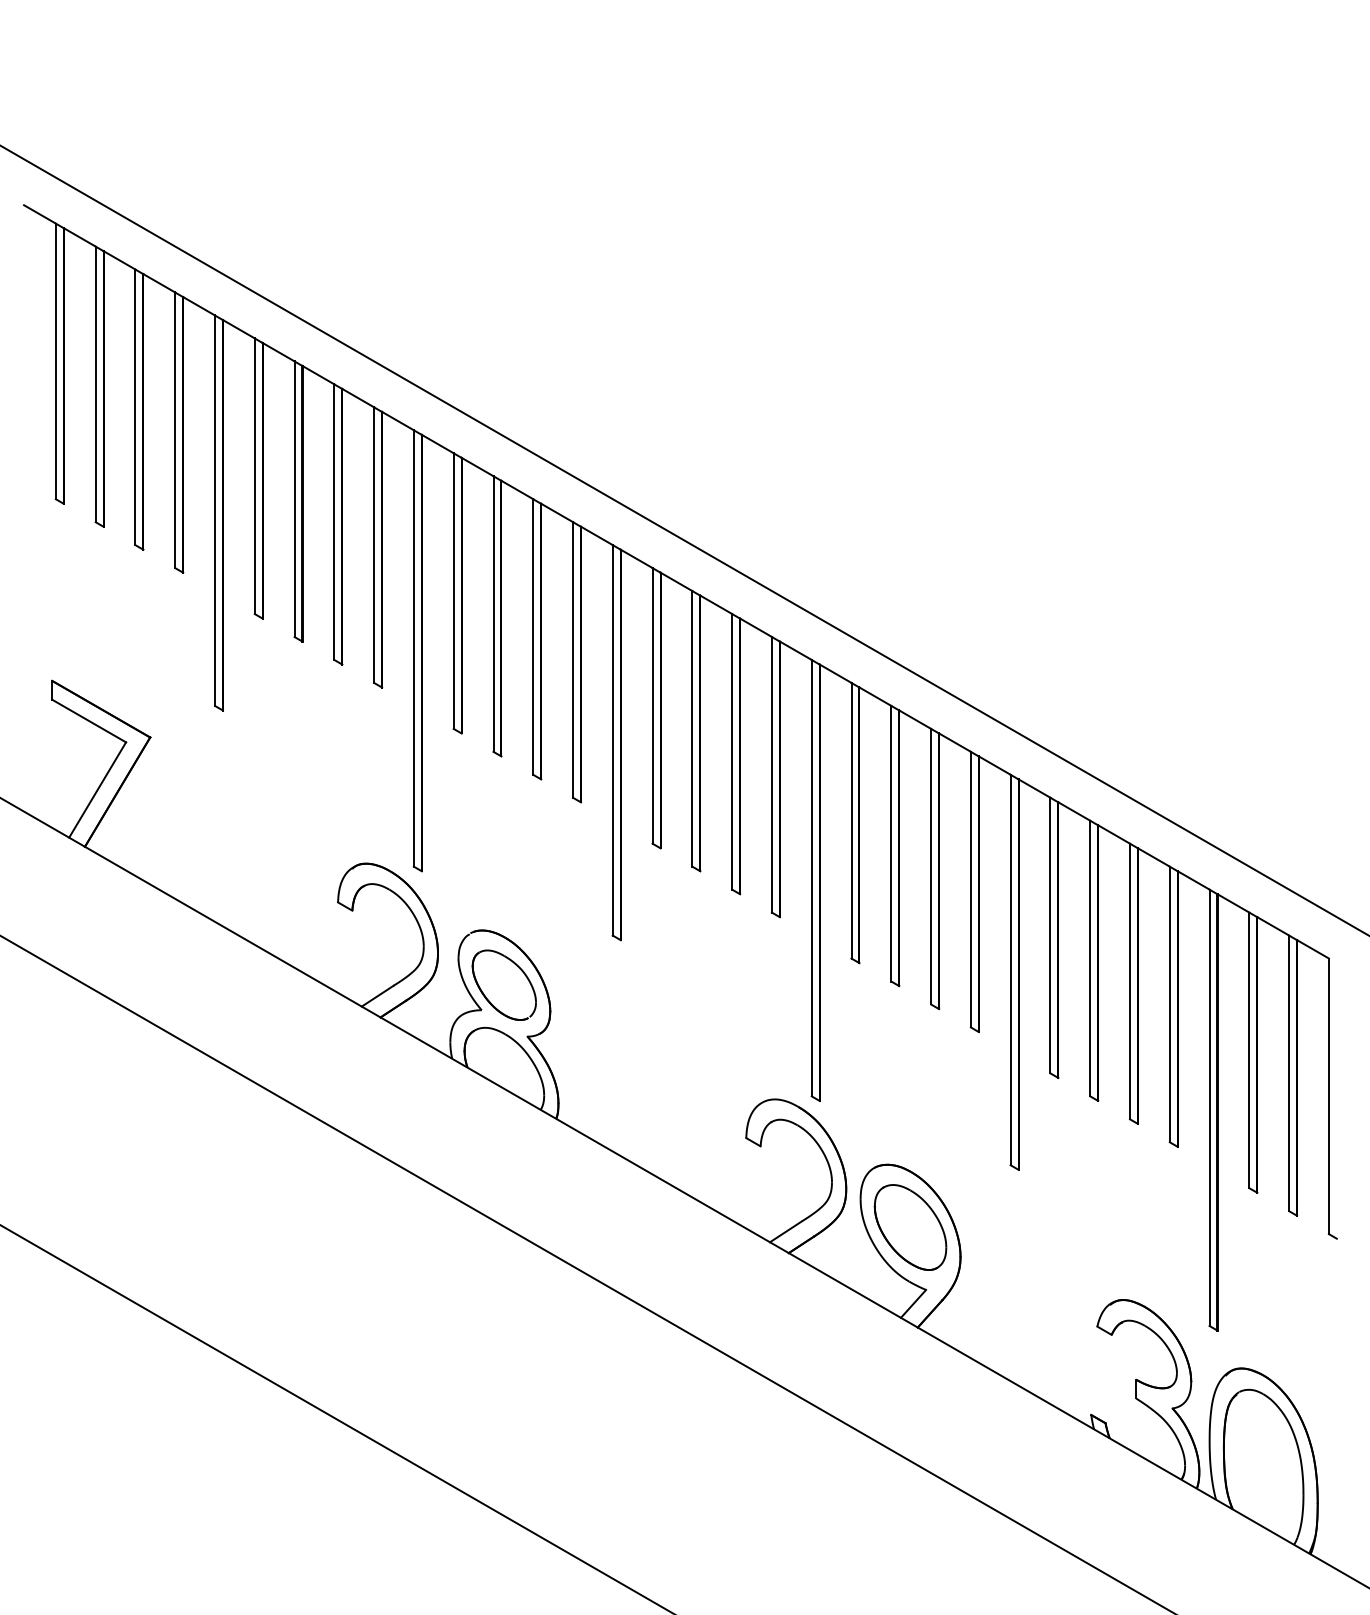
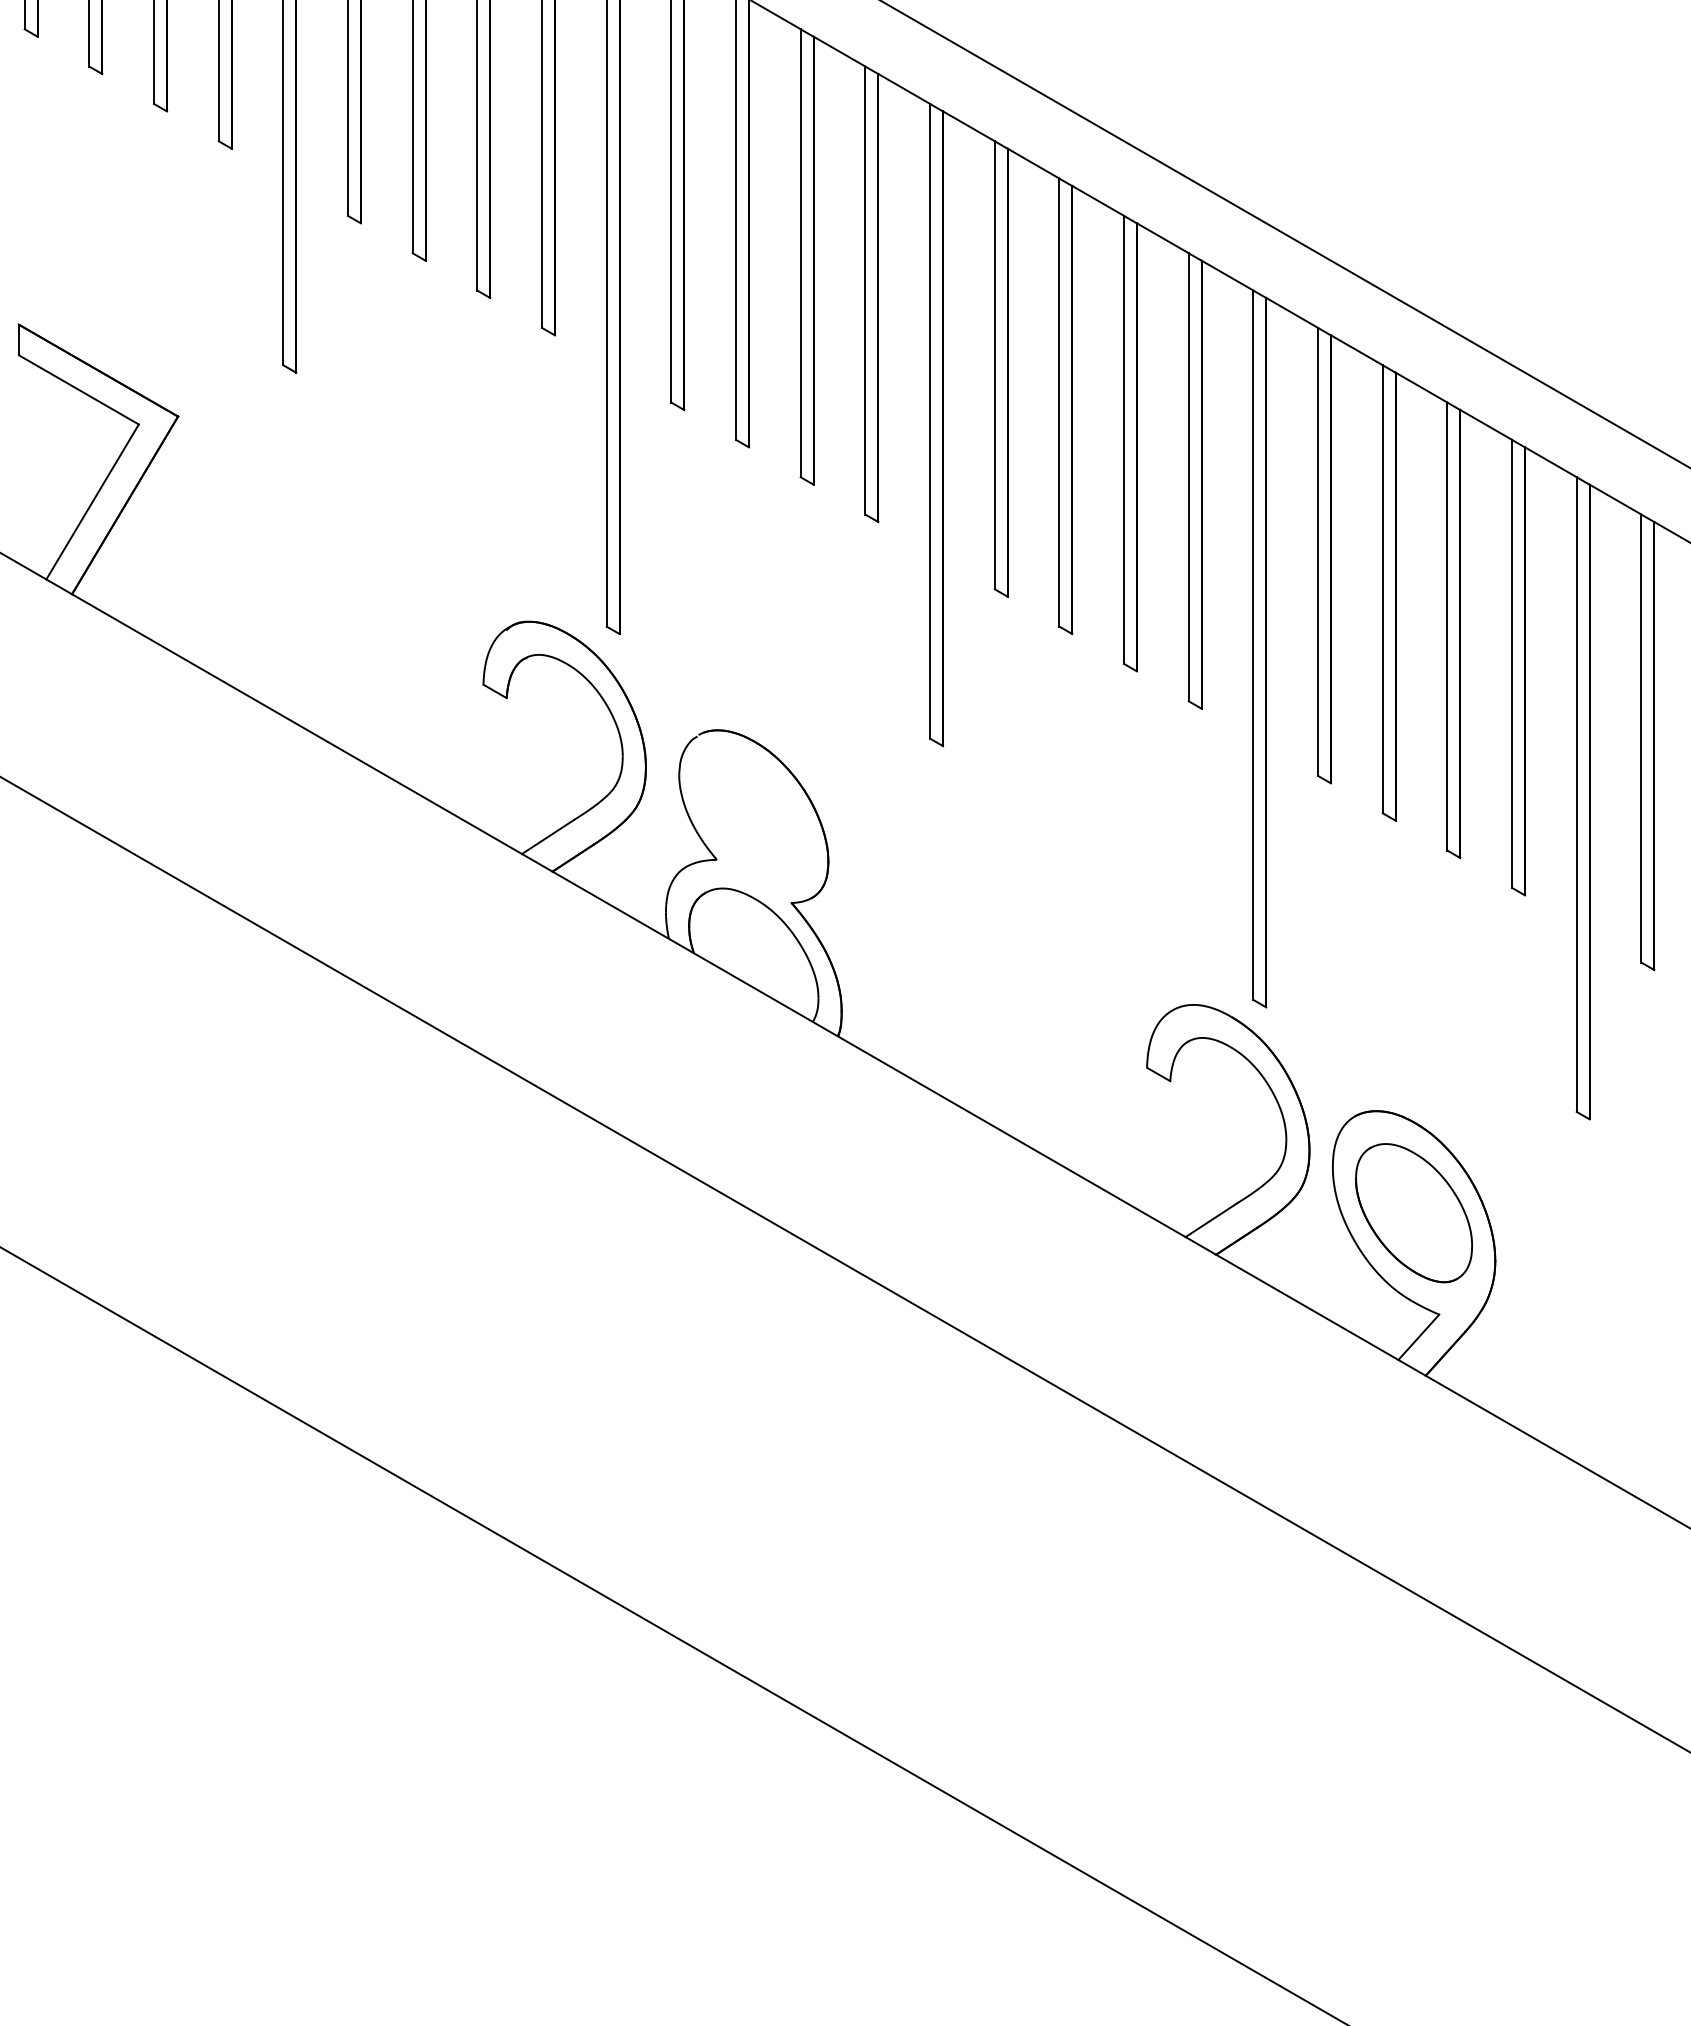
part: (503, 984) -> (752, 818), removed

